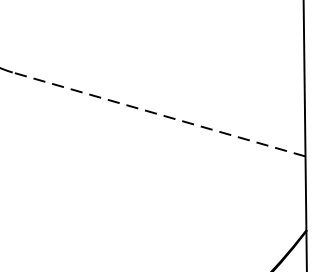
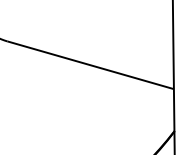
line: (158, 114) -> (90, 65), dashed -> solid

